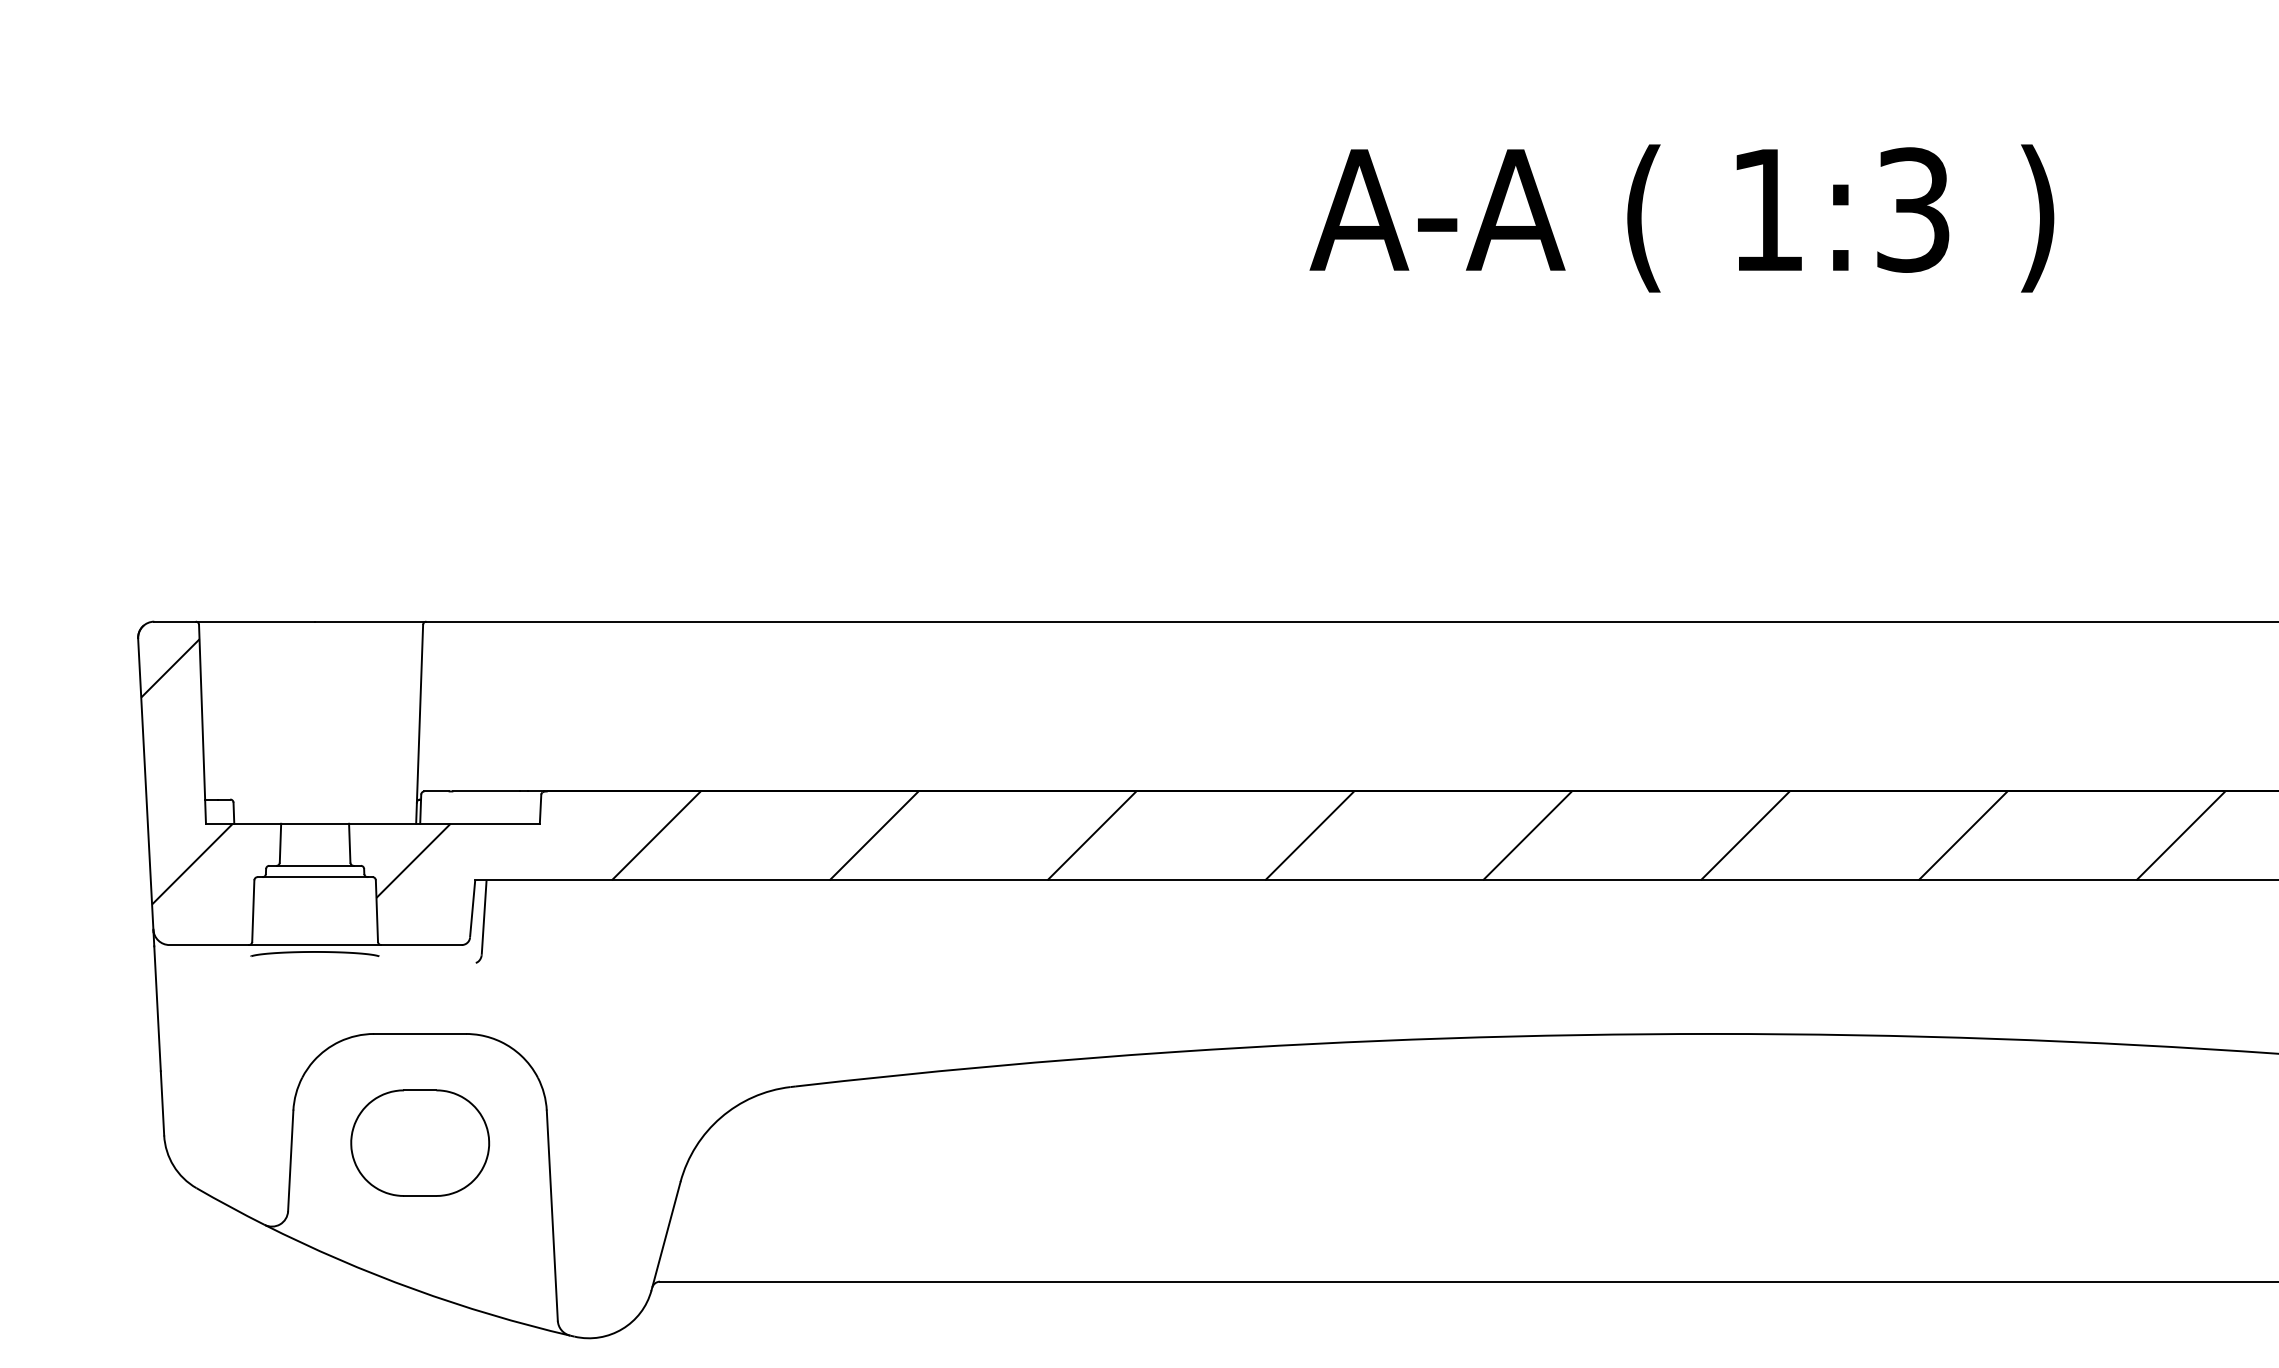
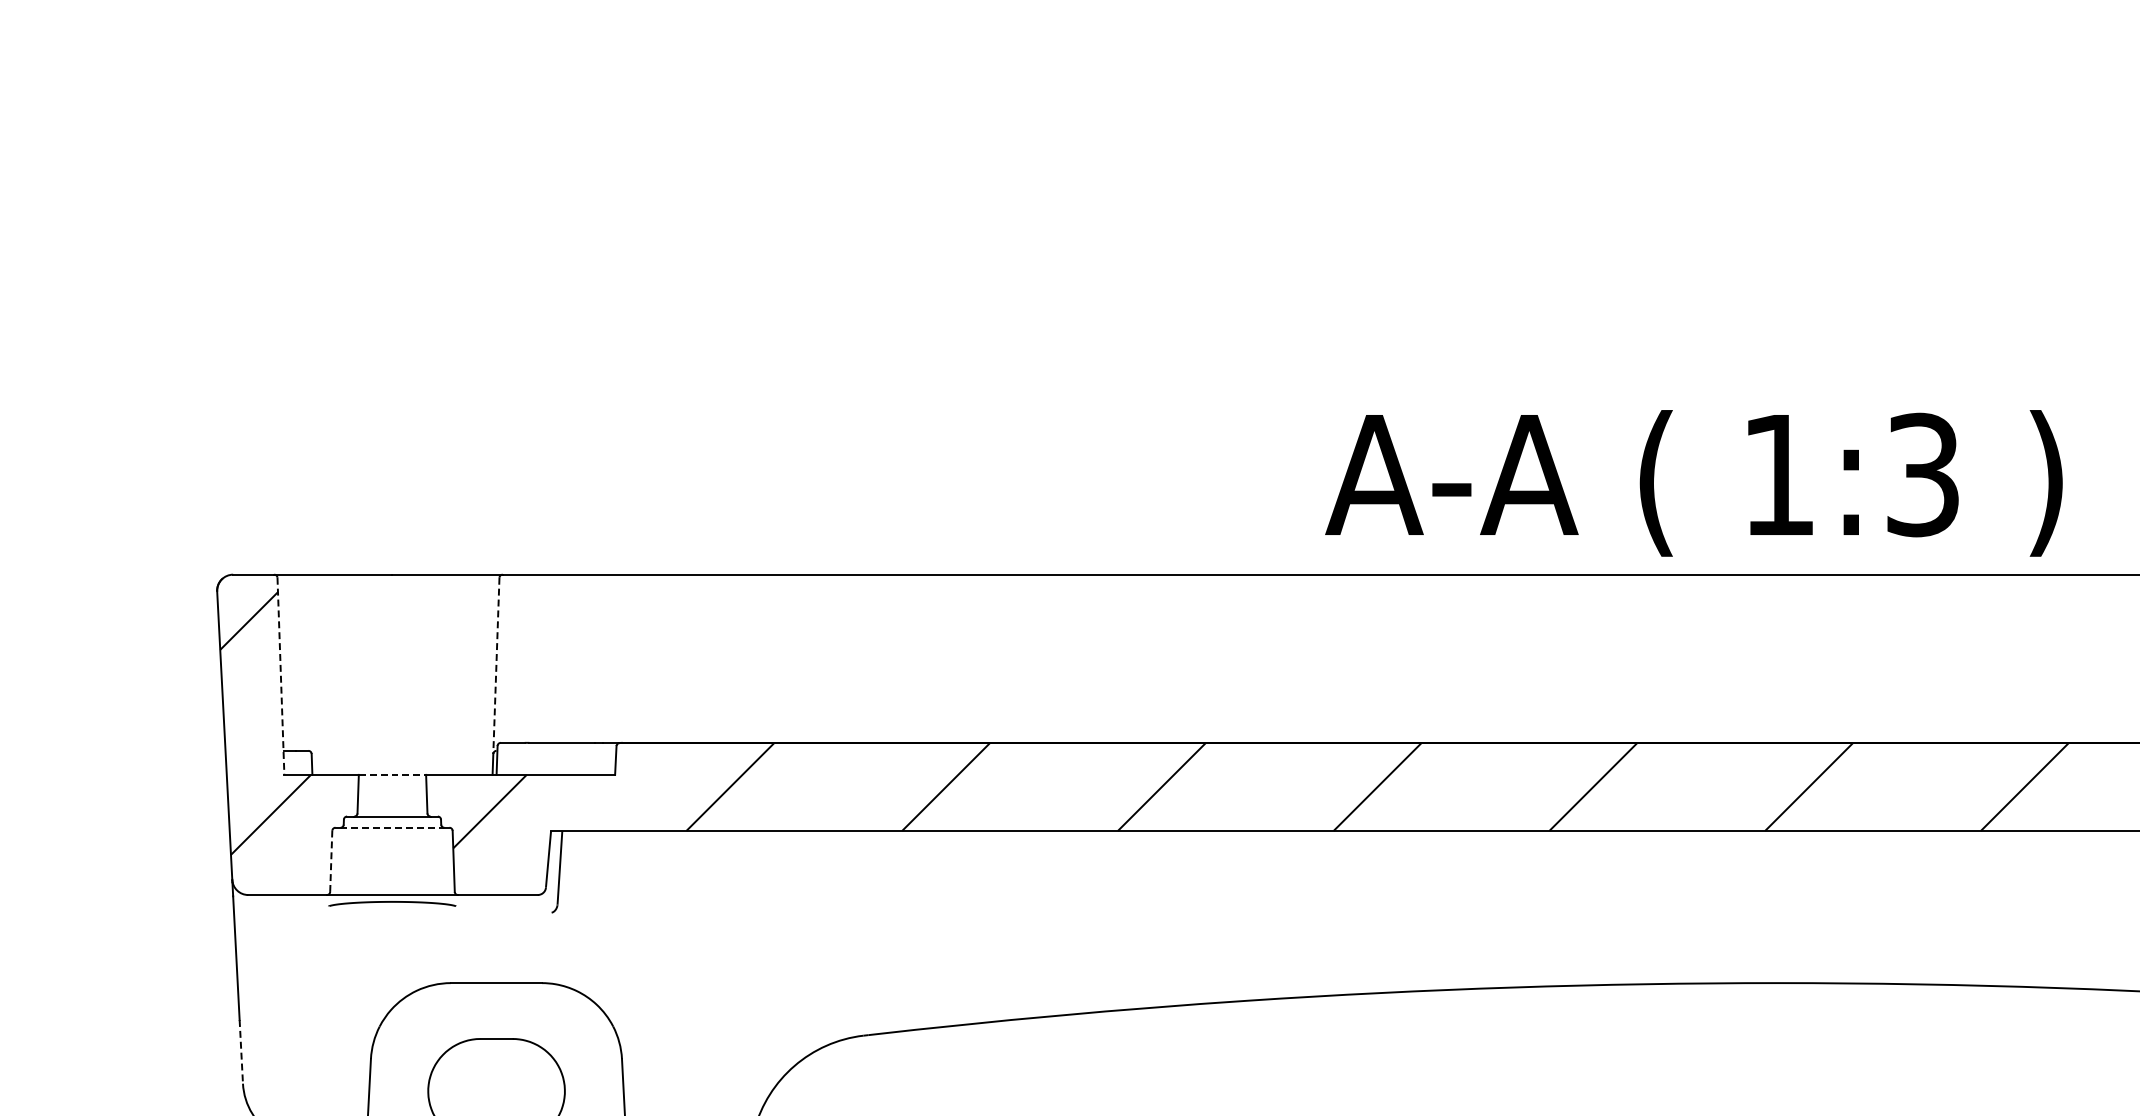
text: (1681, 218) -> (1693, 483), moved
line: (420, 713) -> (496, 665), solid -> dashed
line: (202, 724) -> (280, 676), solid -> dashed
line: (315, 823) -> (392, 774), solid -> dashed
line: (315, 877) -> (392, 828), solid -> dashed
line: (253, 911) -> (331, 861), solid -> dashed
line: (162, 1103) -> (241, 1051), solid -> dashed

